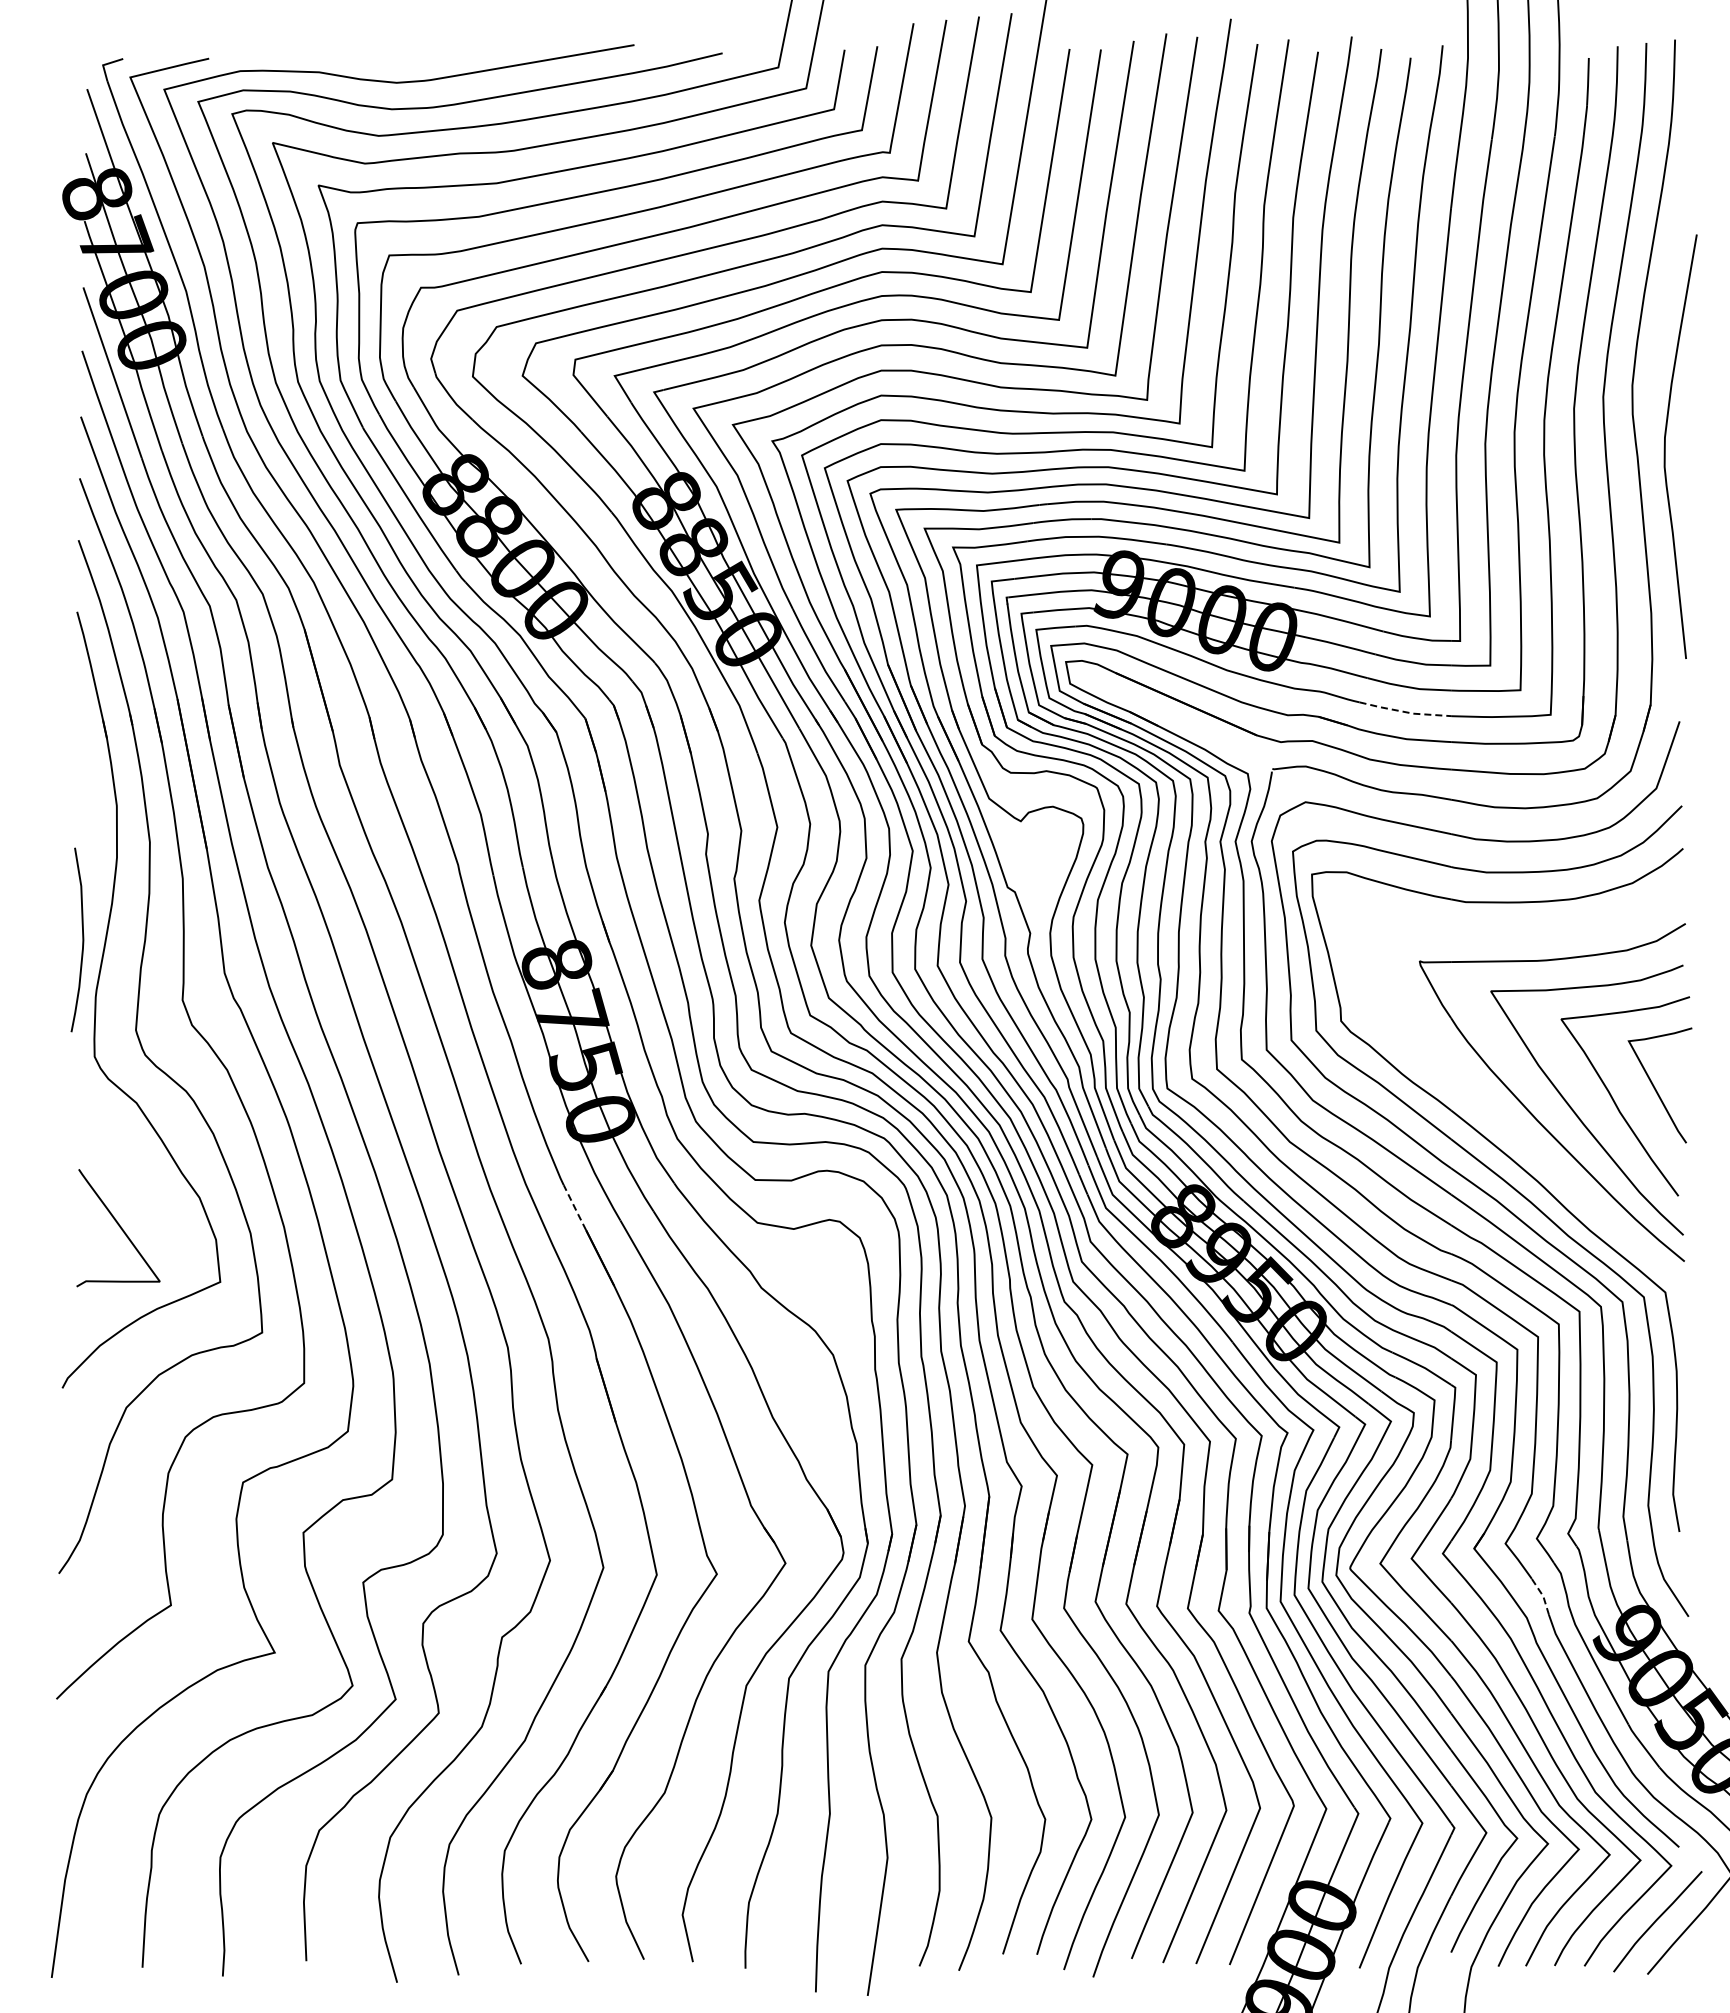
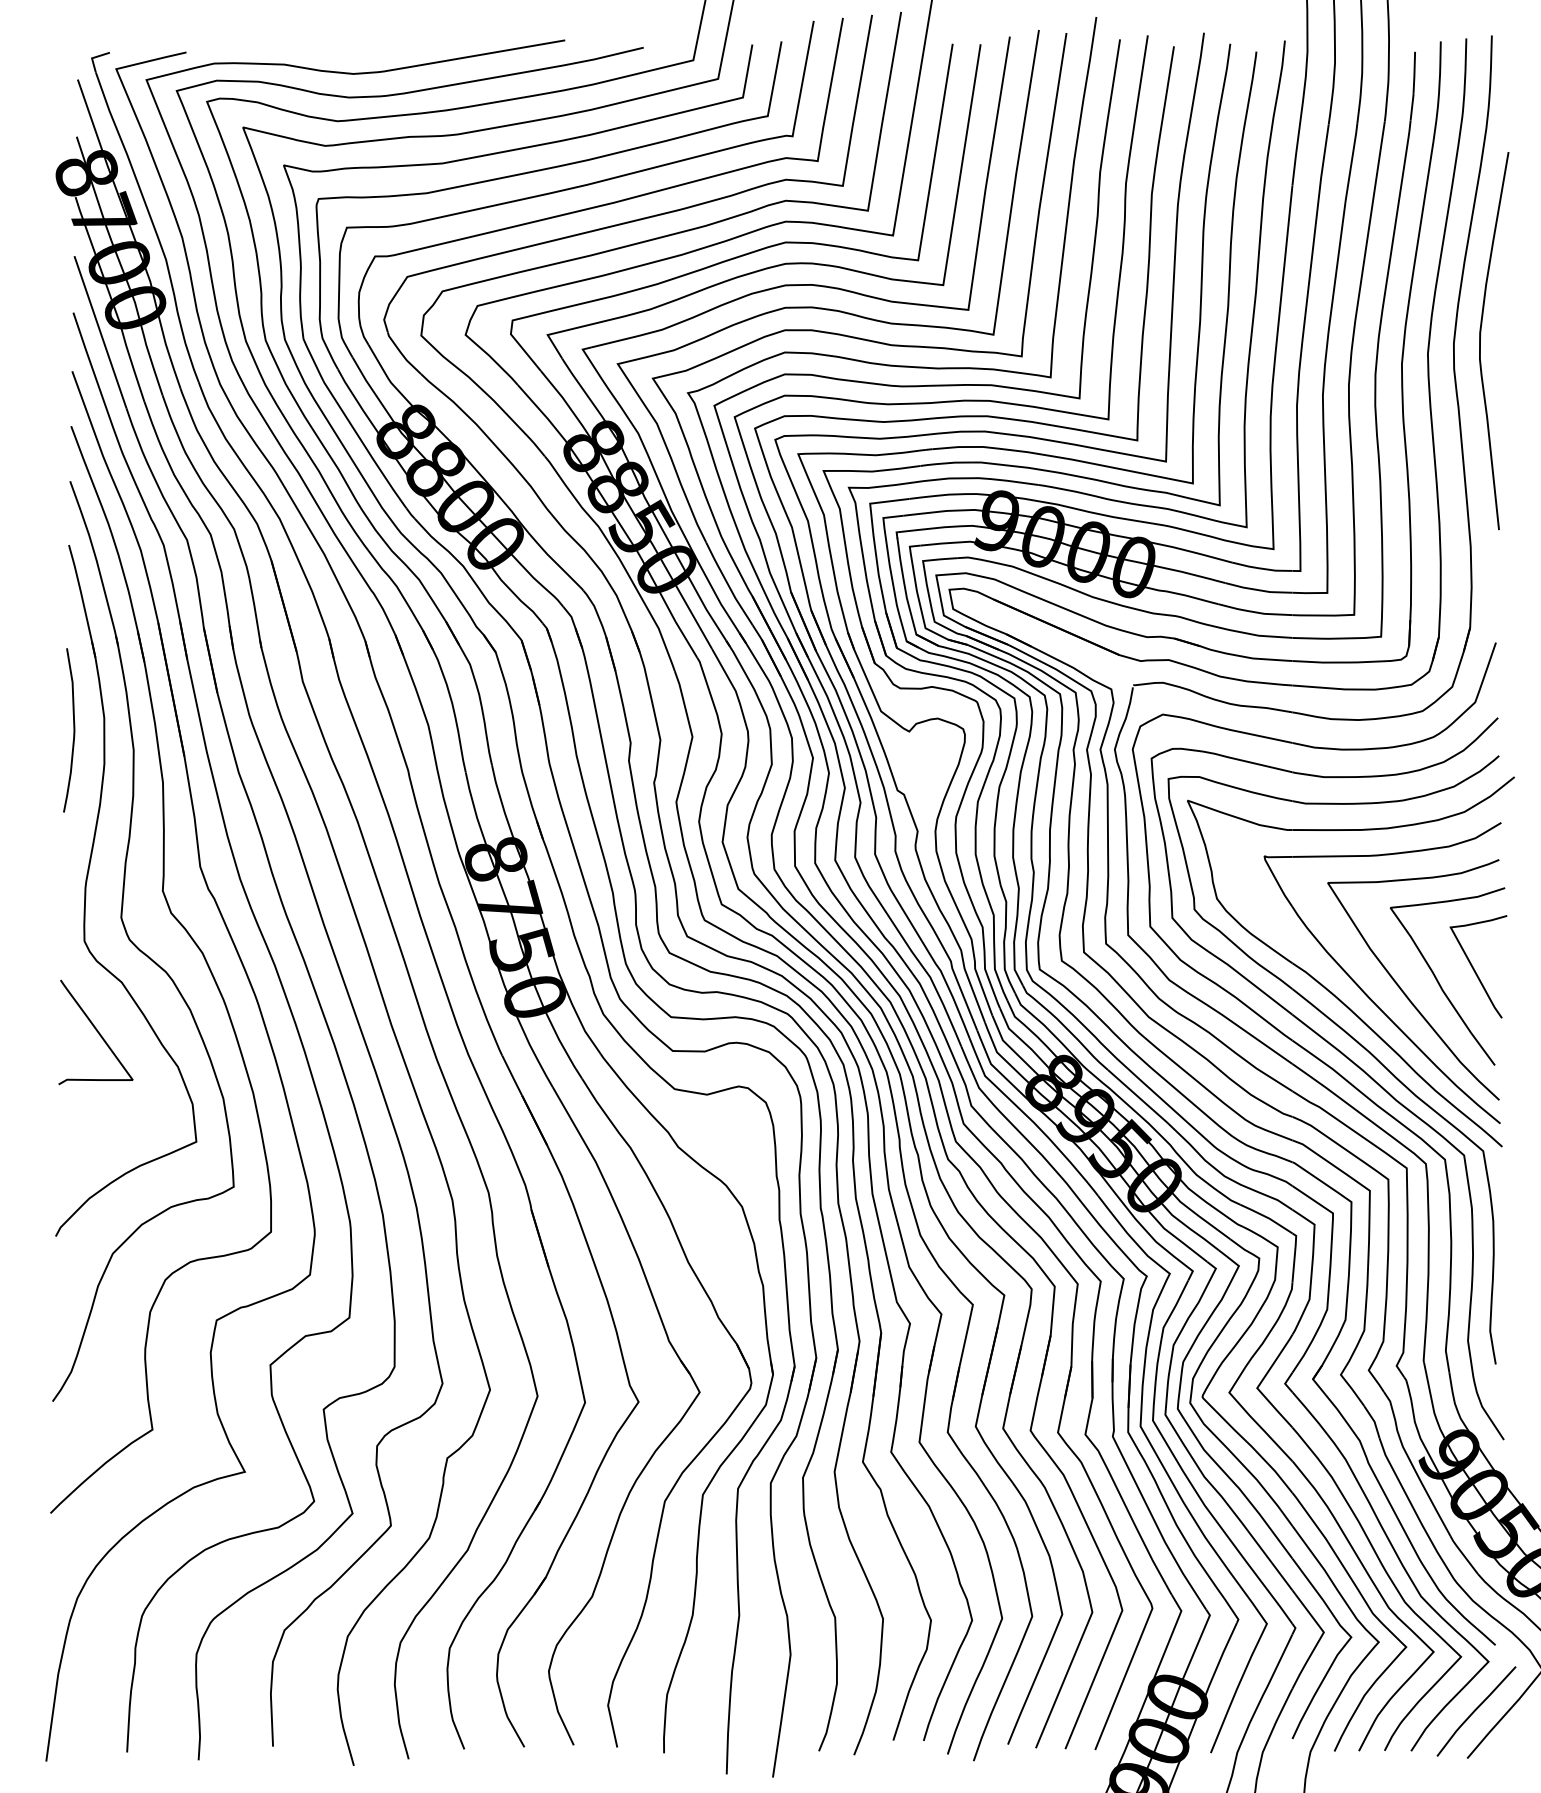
curve: (1665, 446) -> (1480, 340), moved
line: (1404, 711) -> (1250, 633), dashed -> solid
curve: (82, 939) -> (73, 729), moved
part: (1491, 1110) -> (1328, 989), added
line: (575, 1208) -> (512, 1076), dashed -> solid
curve: (119, 1227) -> (96, 1031), moved
line: (1542, 1595) -> (1373, 1421), dashed -> solid

